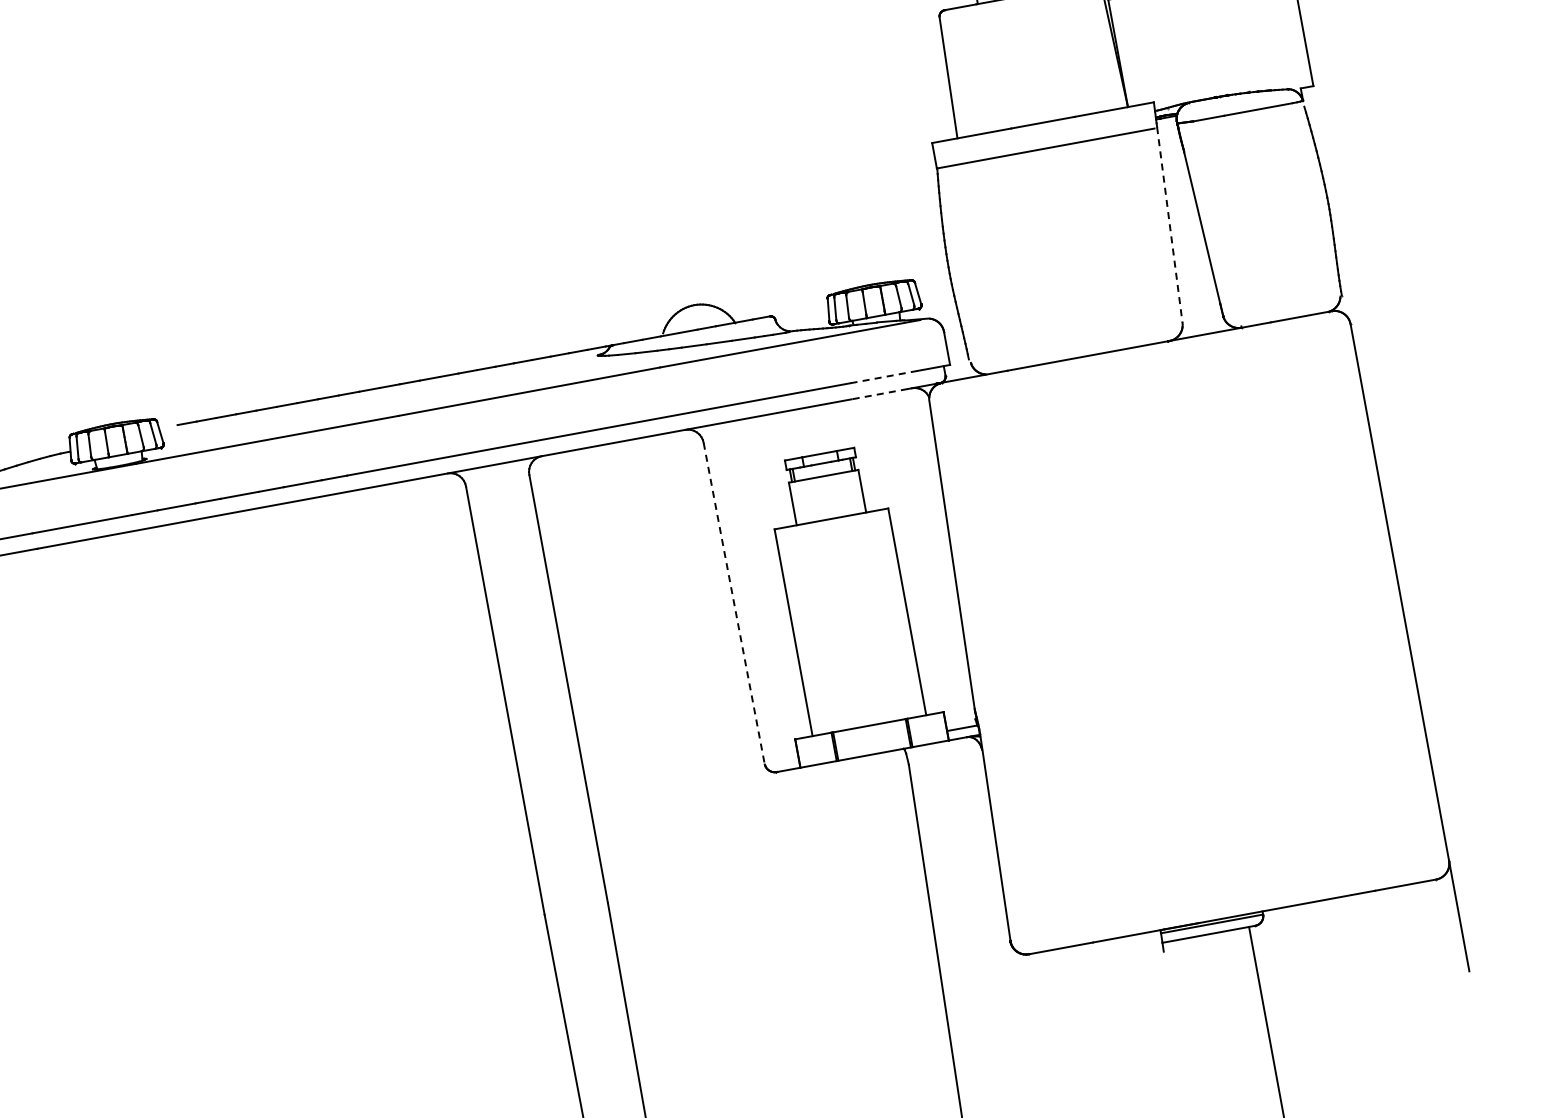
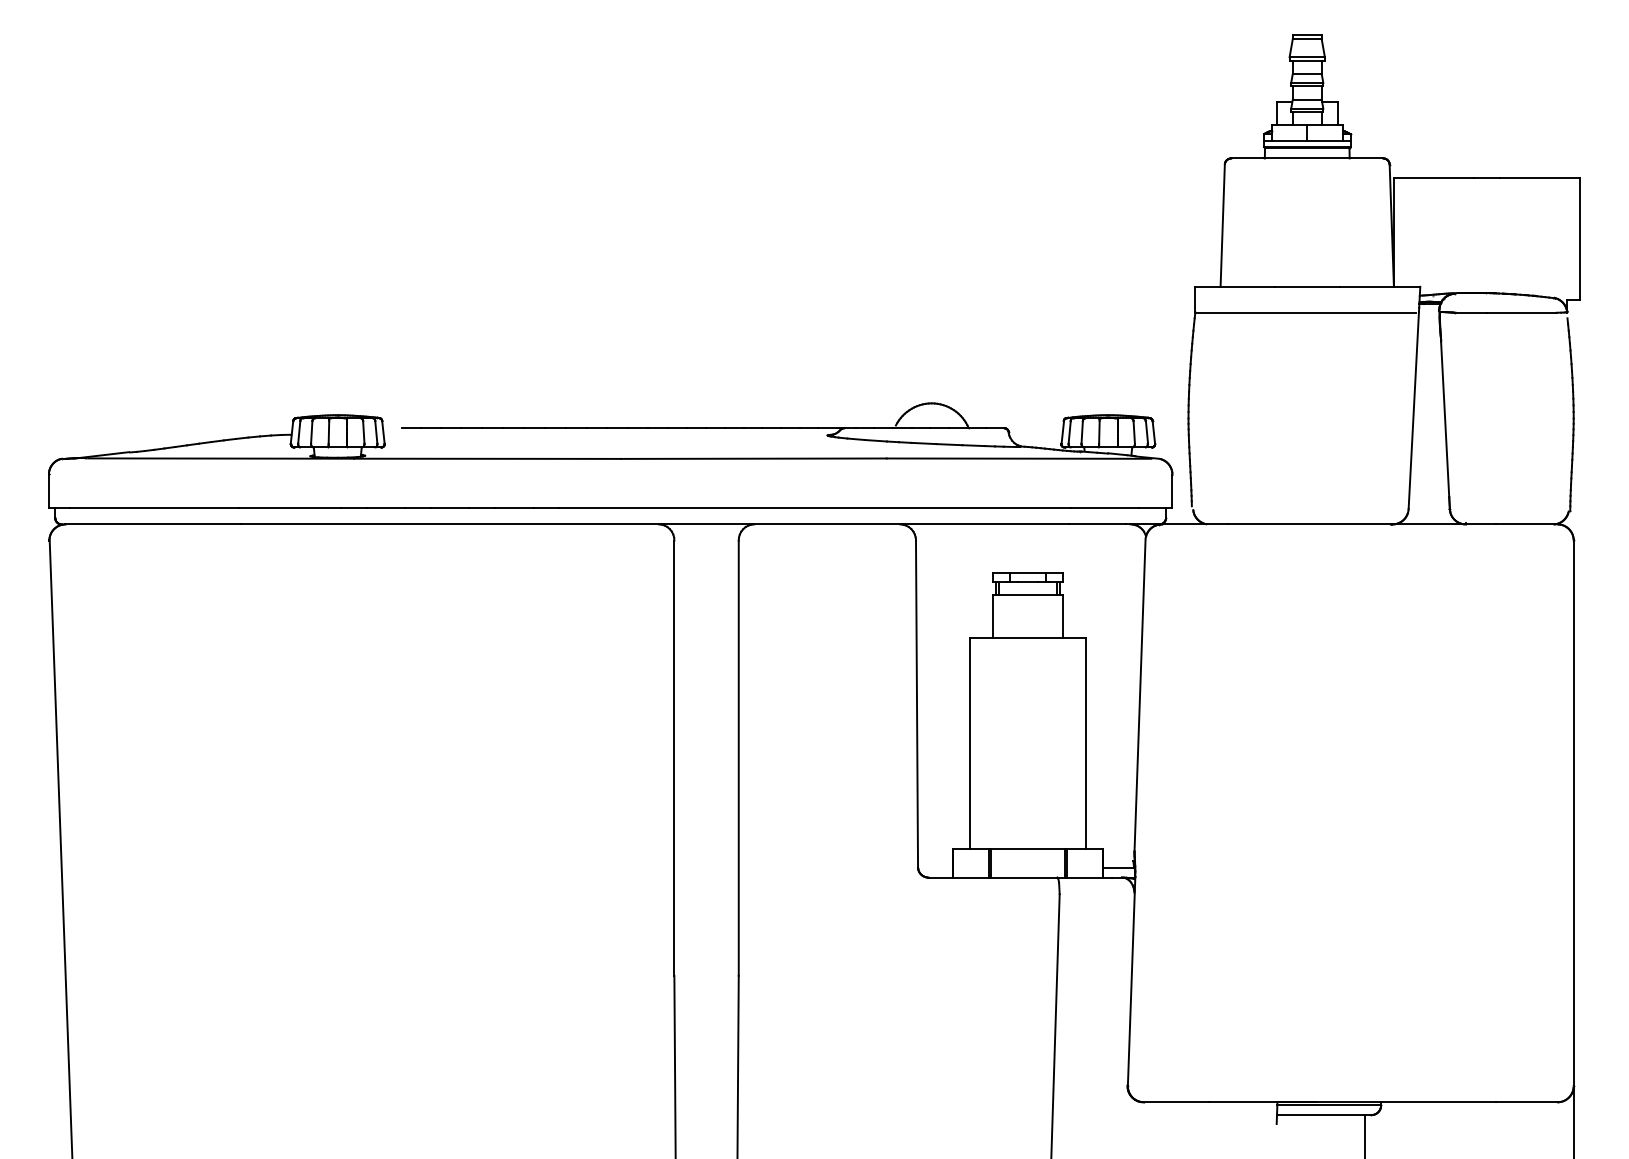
line: (1169, 225) -> (1413, 410), dashed -> solid
line: (884, 377) -> (1105, 508), dashed -> solid
line: (879, 394) -> (1097, 524), dashed -> solid
line: (734, 603) -> (917, 704), dashed -> solid

